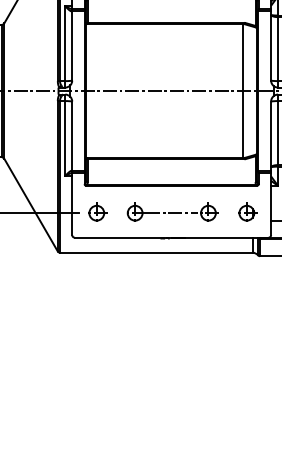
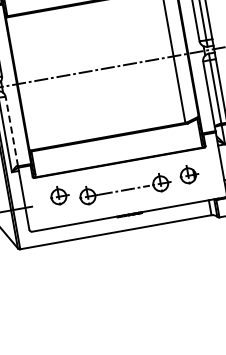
line: (72, 136) -> (12, 131), solid -> dashed
part: (97, 211) -> (59, 194), moved
part: (247, 211) -> (188, 173), moved

